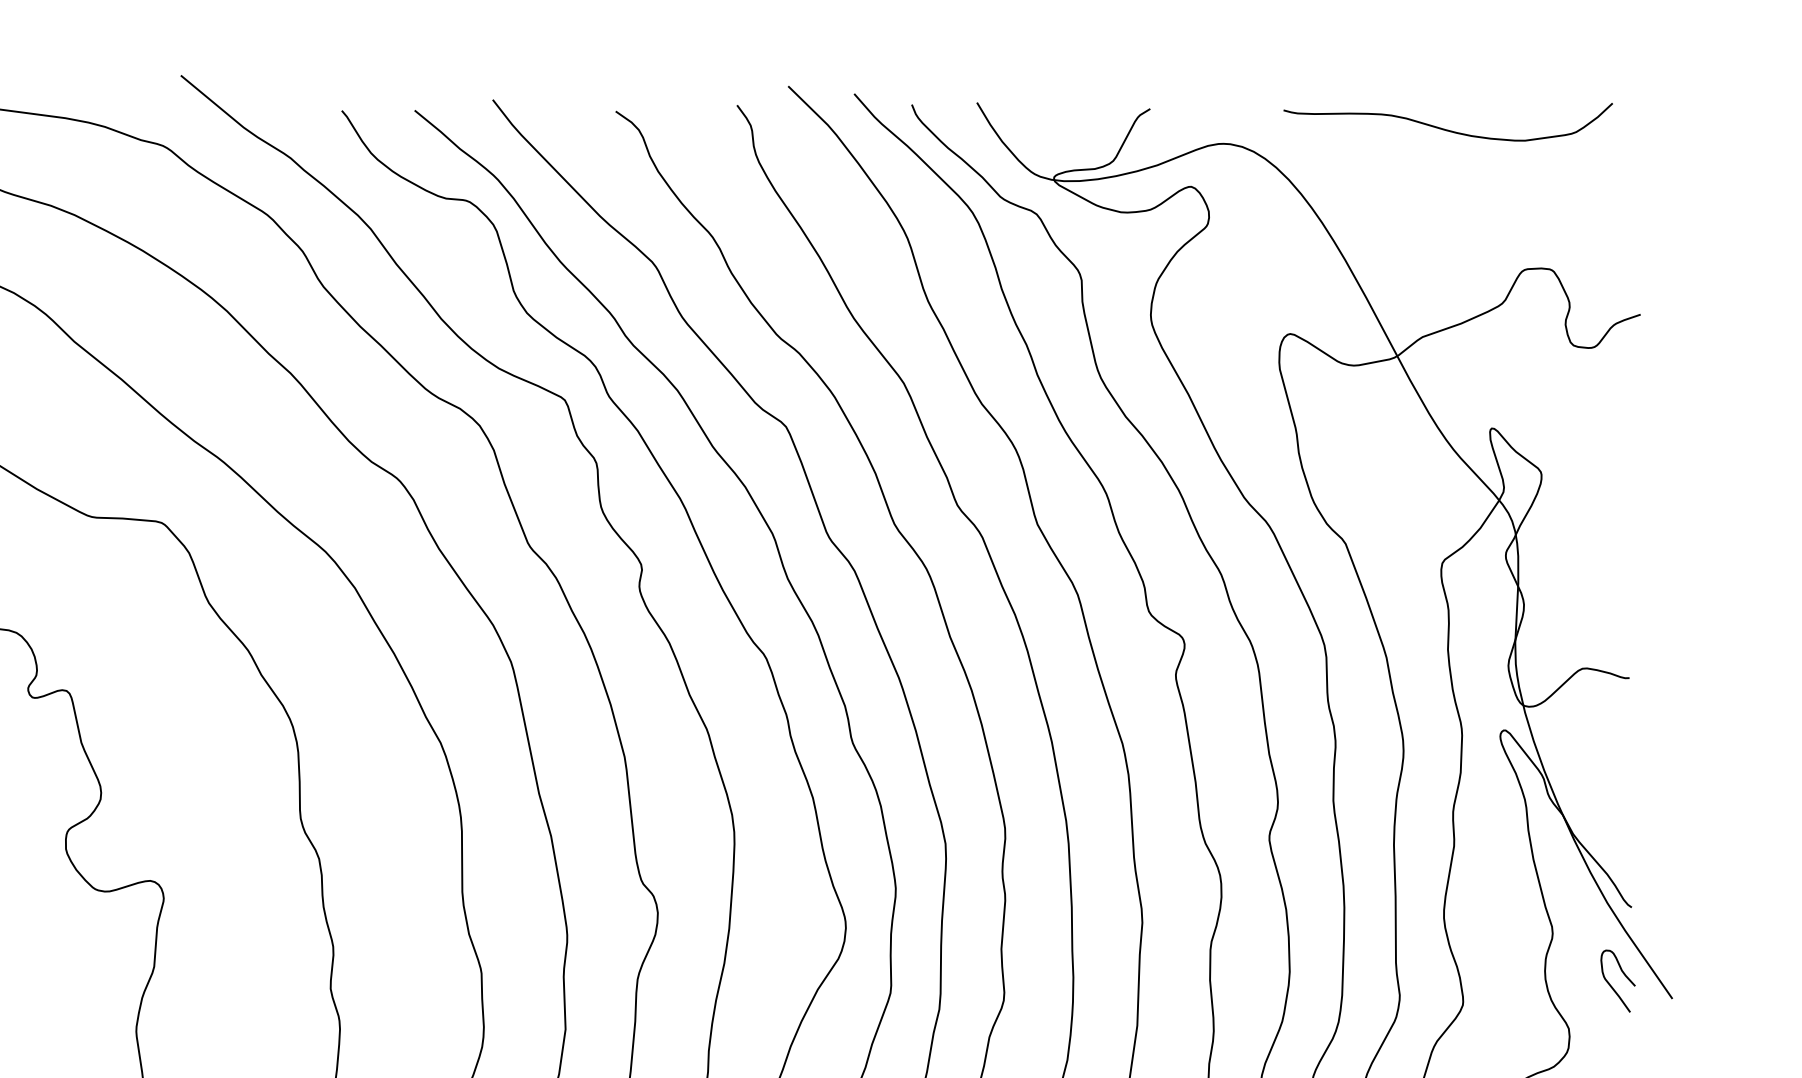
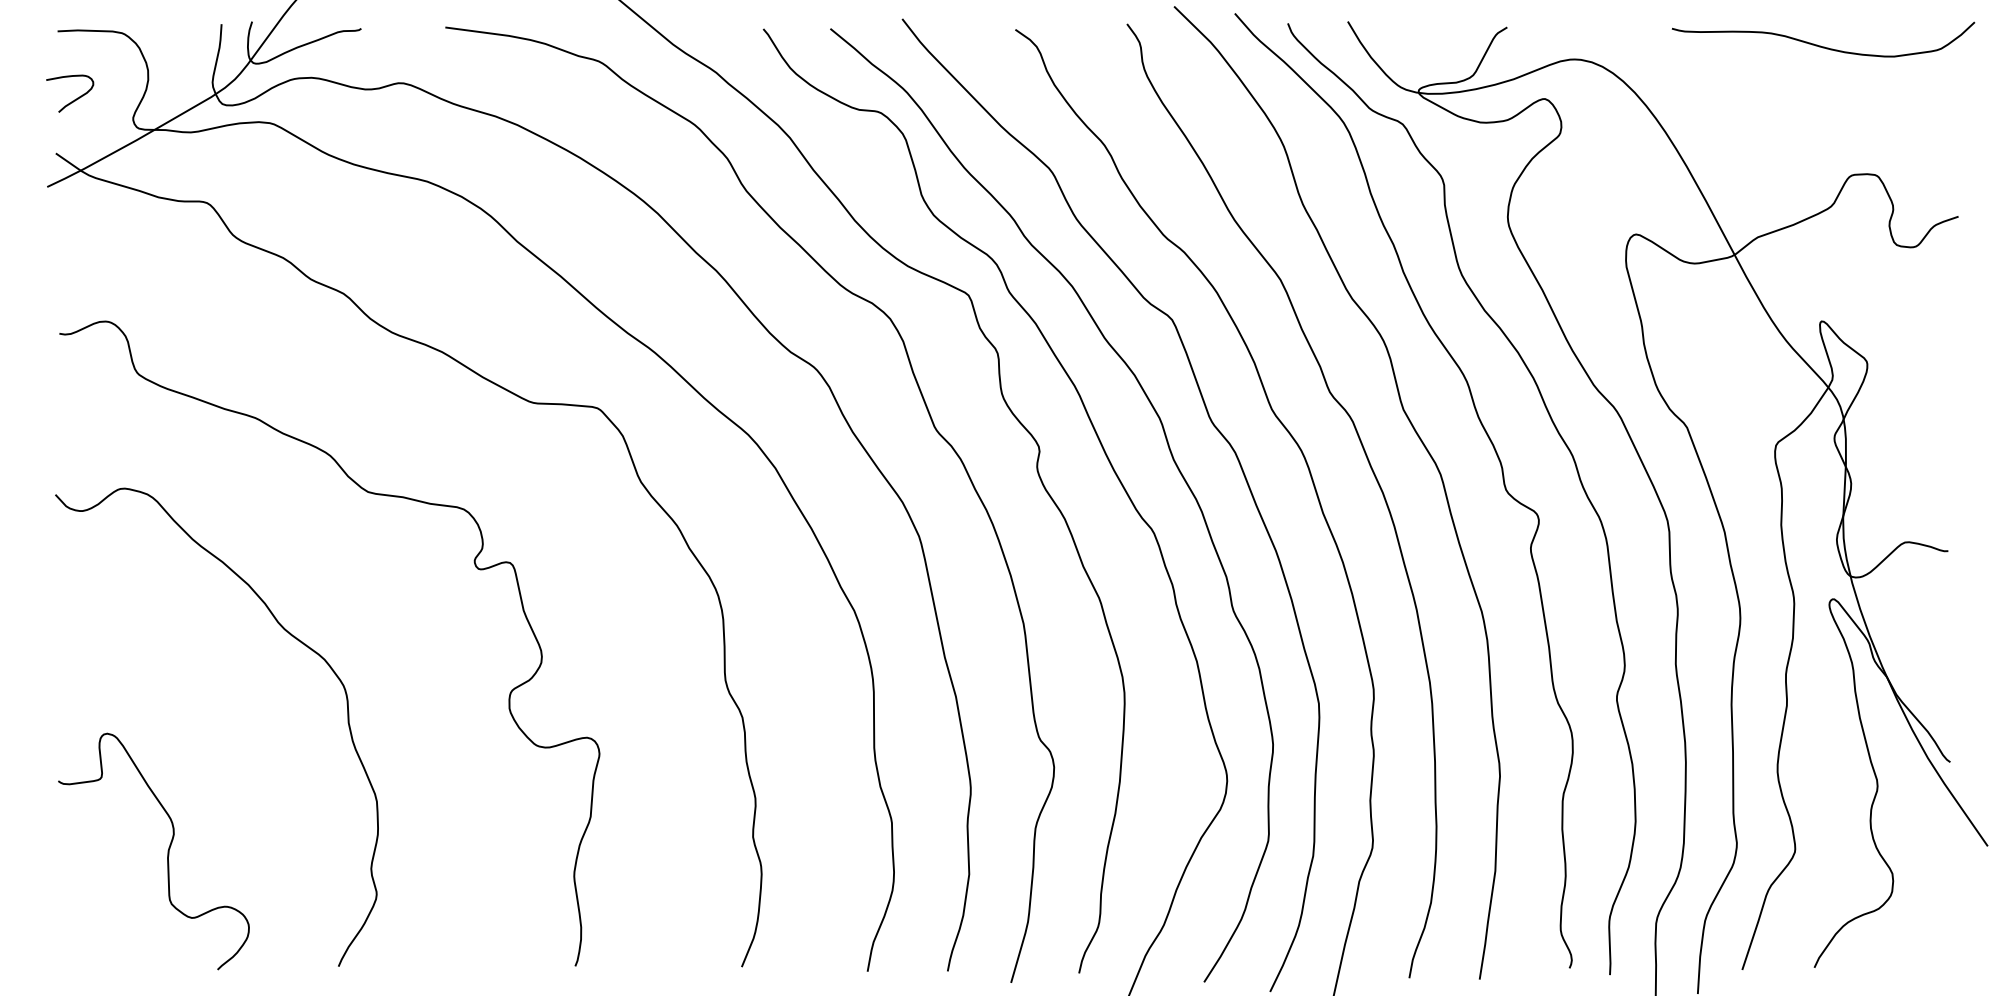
curve: (1445, 128) -> (1820, 45), moved
curve: (1612, 986) -> (1932, 834), removed

